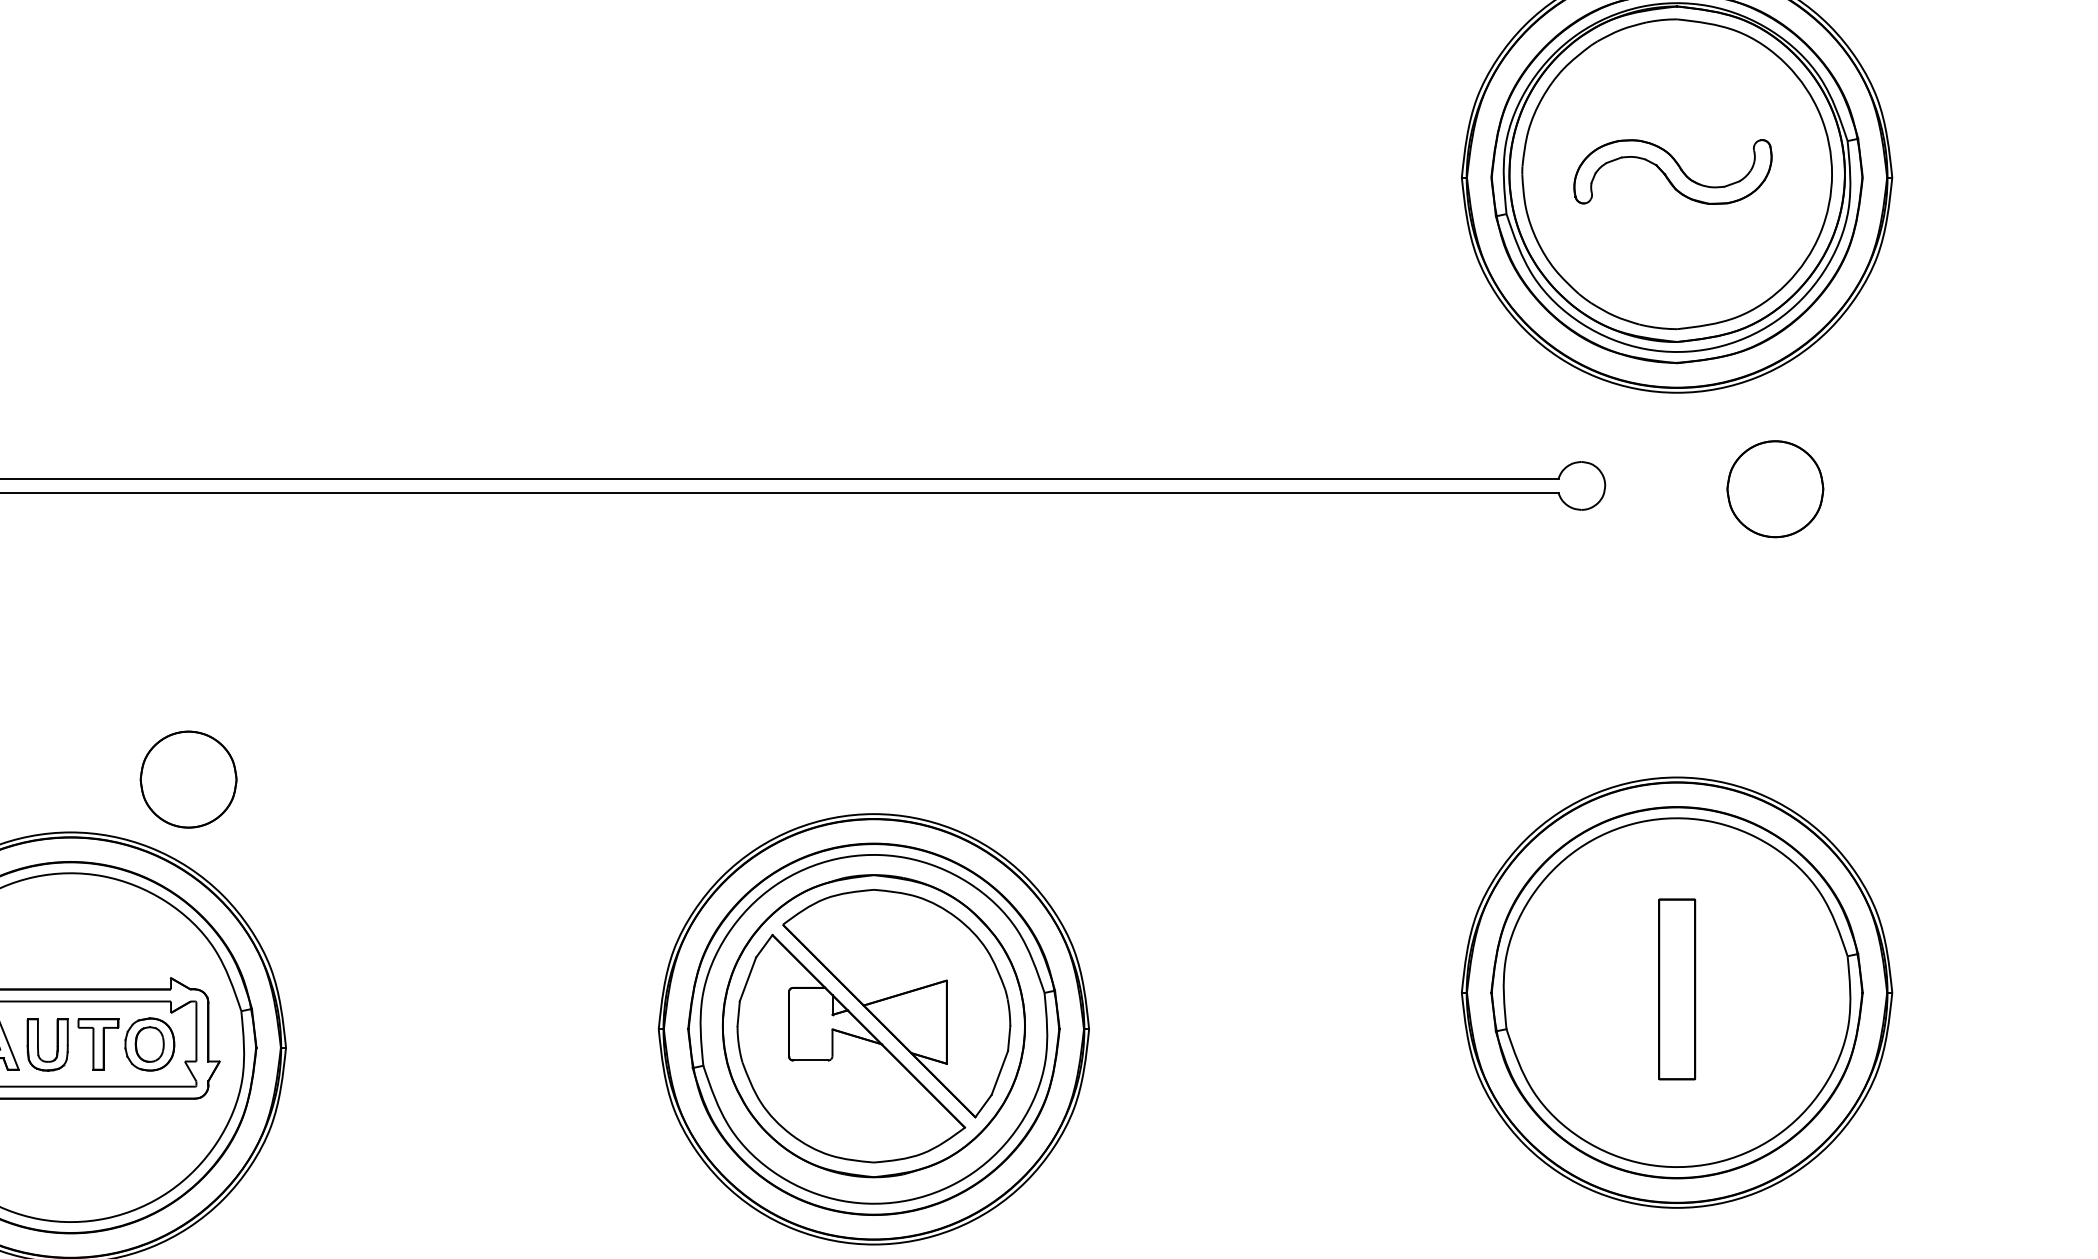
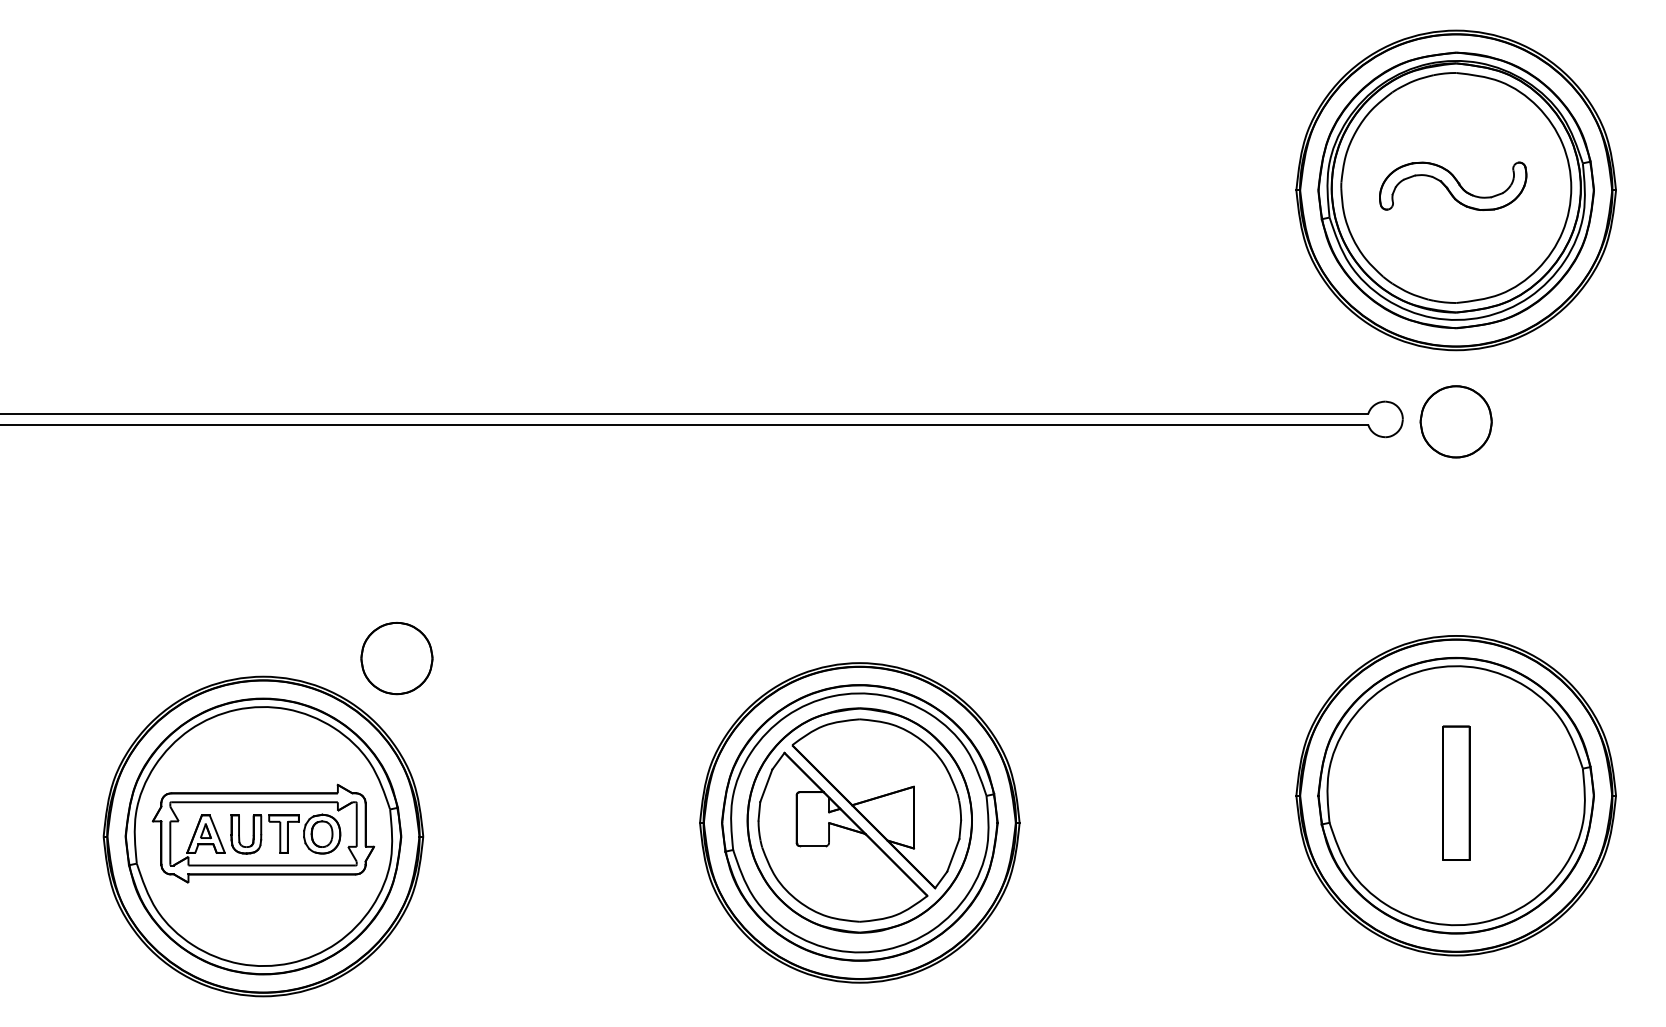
part: (1774, 488) -> (1455, 421), moved
part: (188, 779) -> (396, 658), moved

